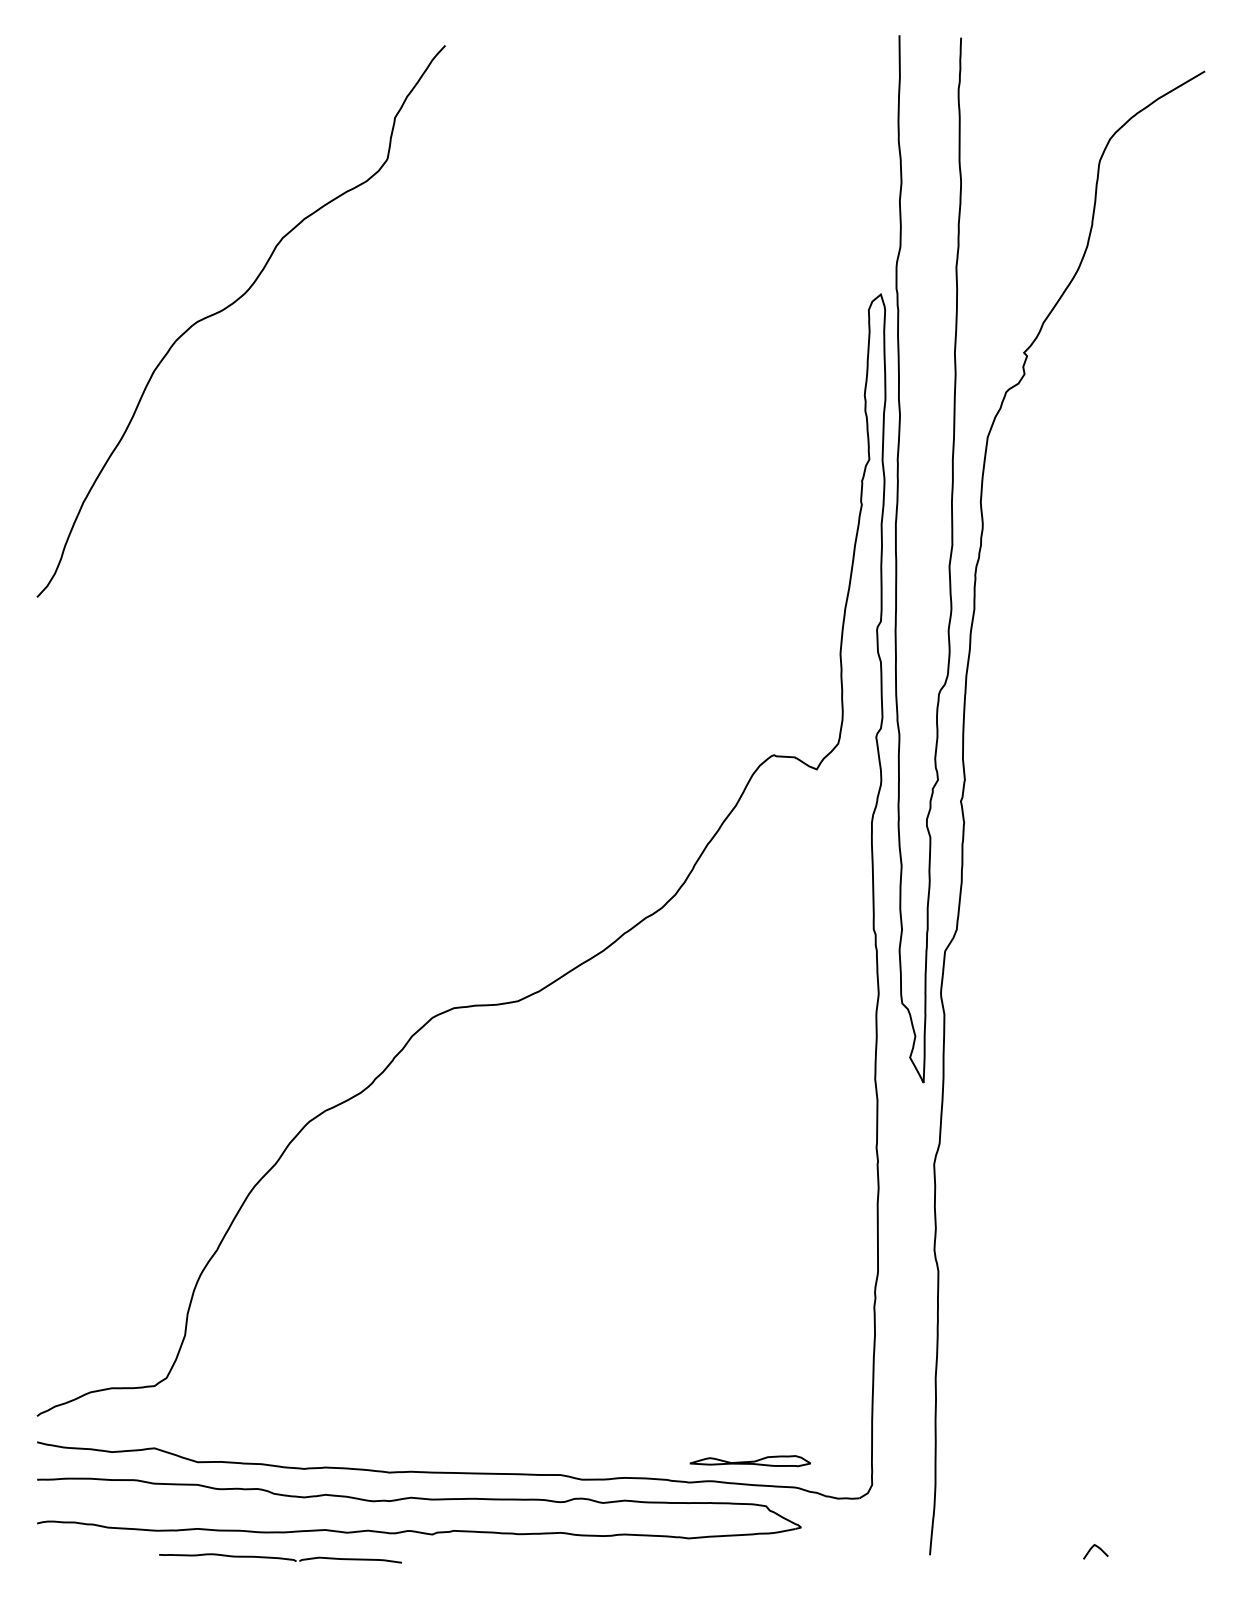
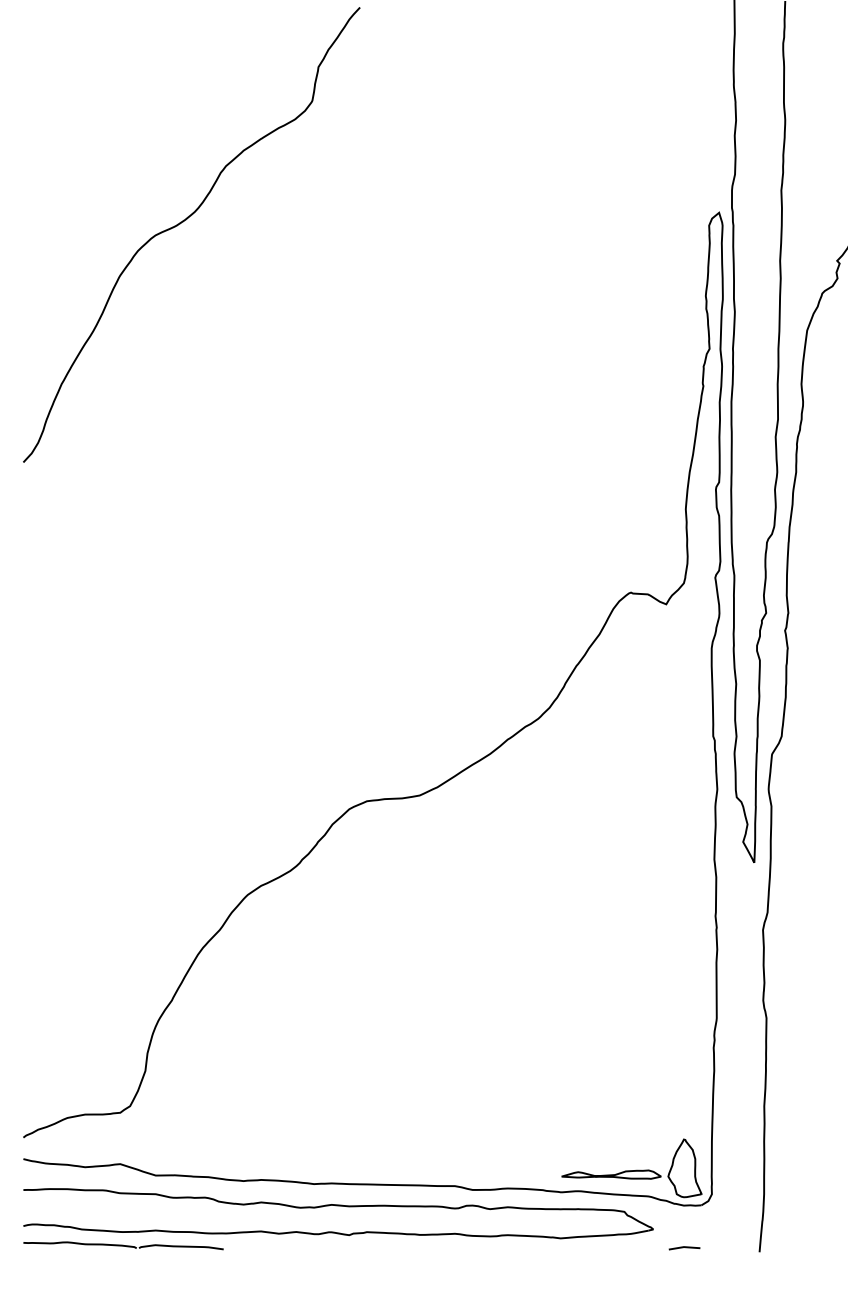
part: (839, 1453) -> (684, 1168), added
line: (838, 1549) -> (684, 1247), added
part: (280, 1558) -> (123, 1245), moved

